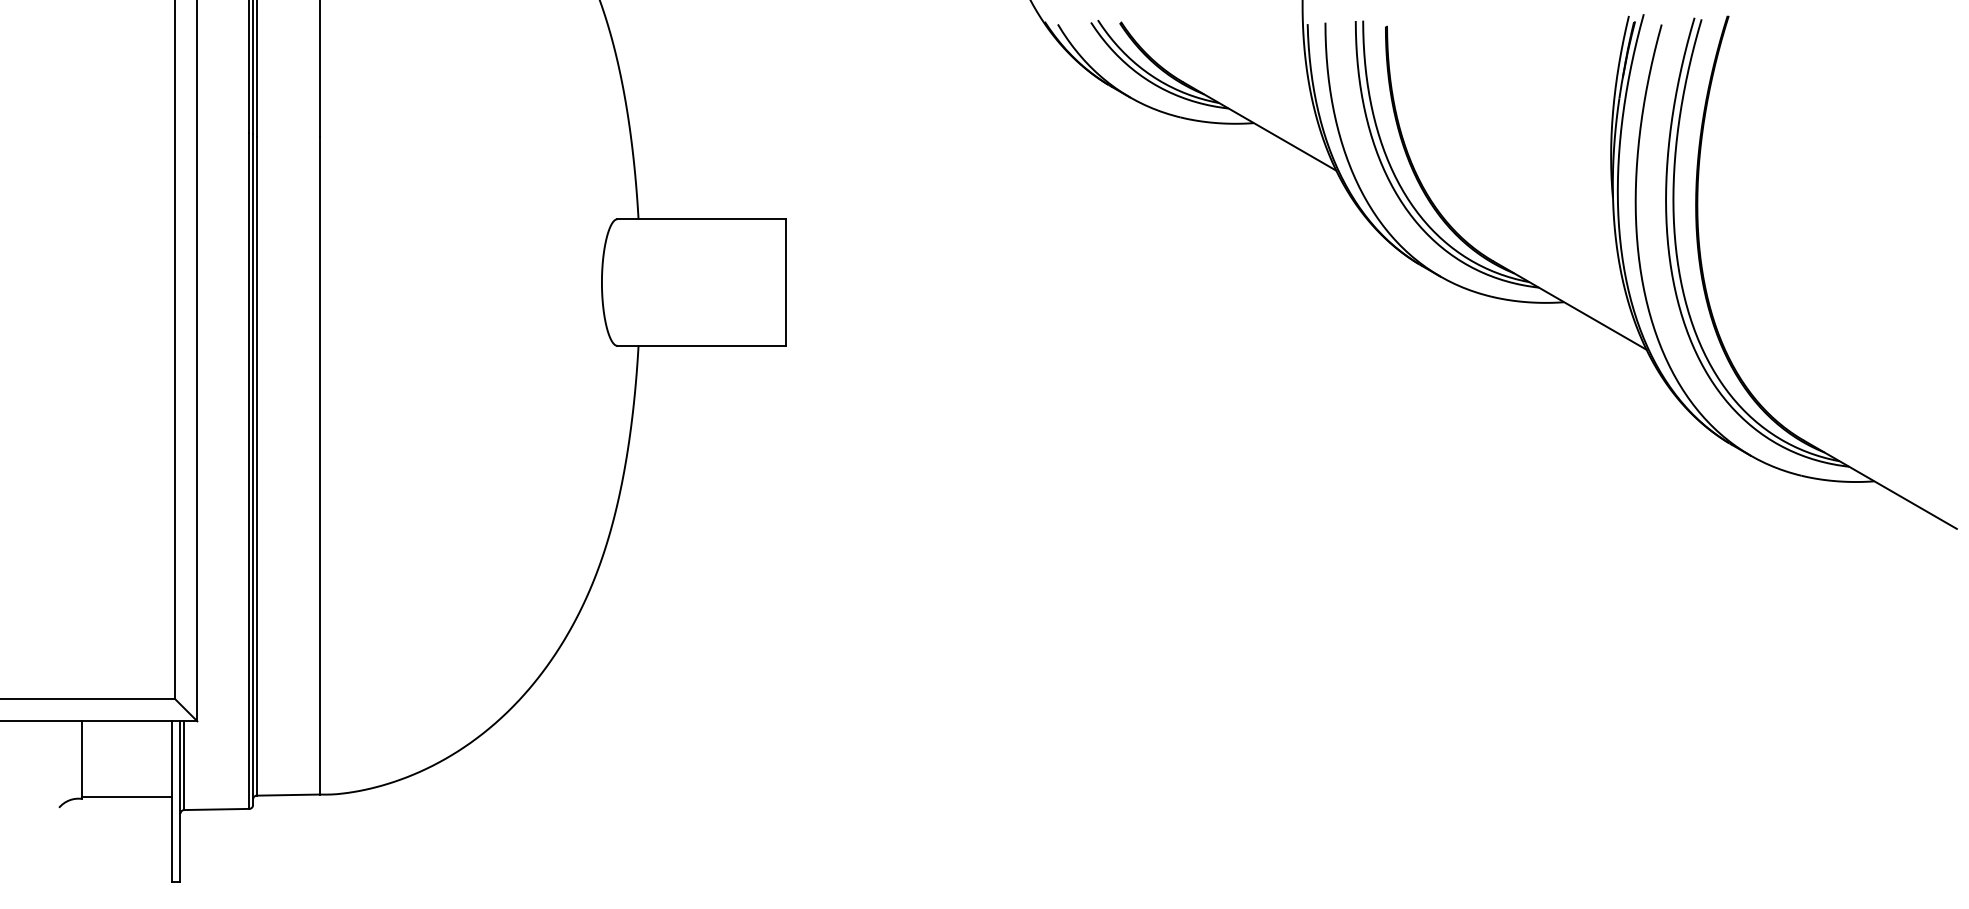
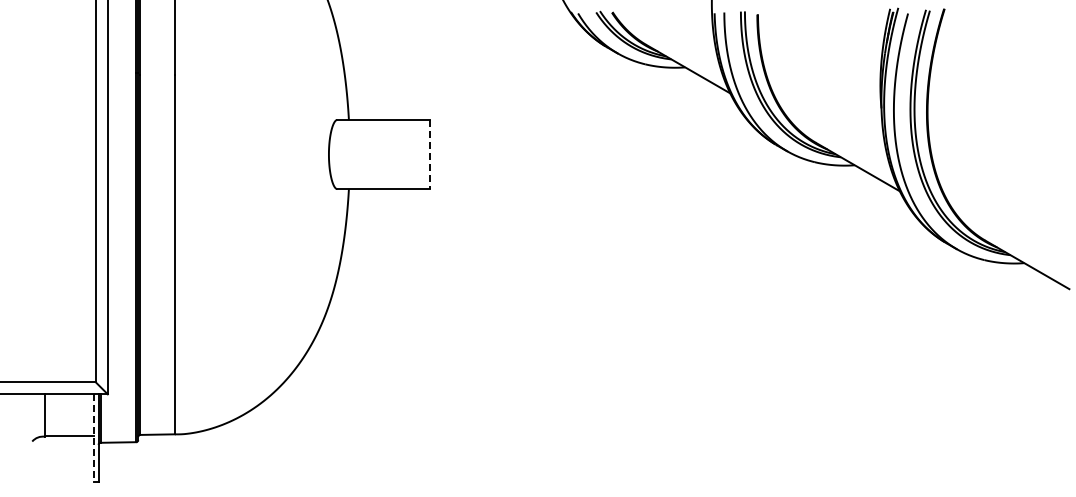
line: (785, 282) -> (429, 154), solid -> dashed
line: (171, 802) -> (93, 438), solid -> dashed

